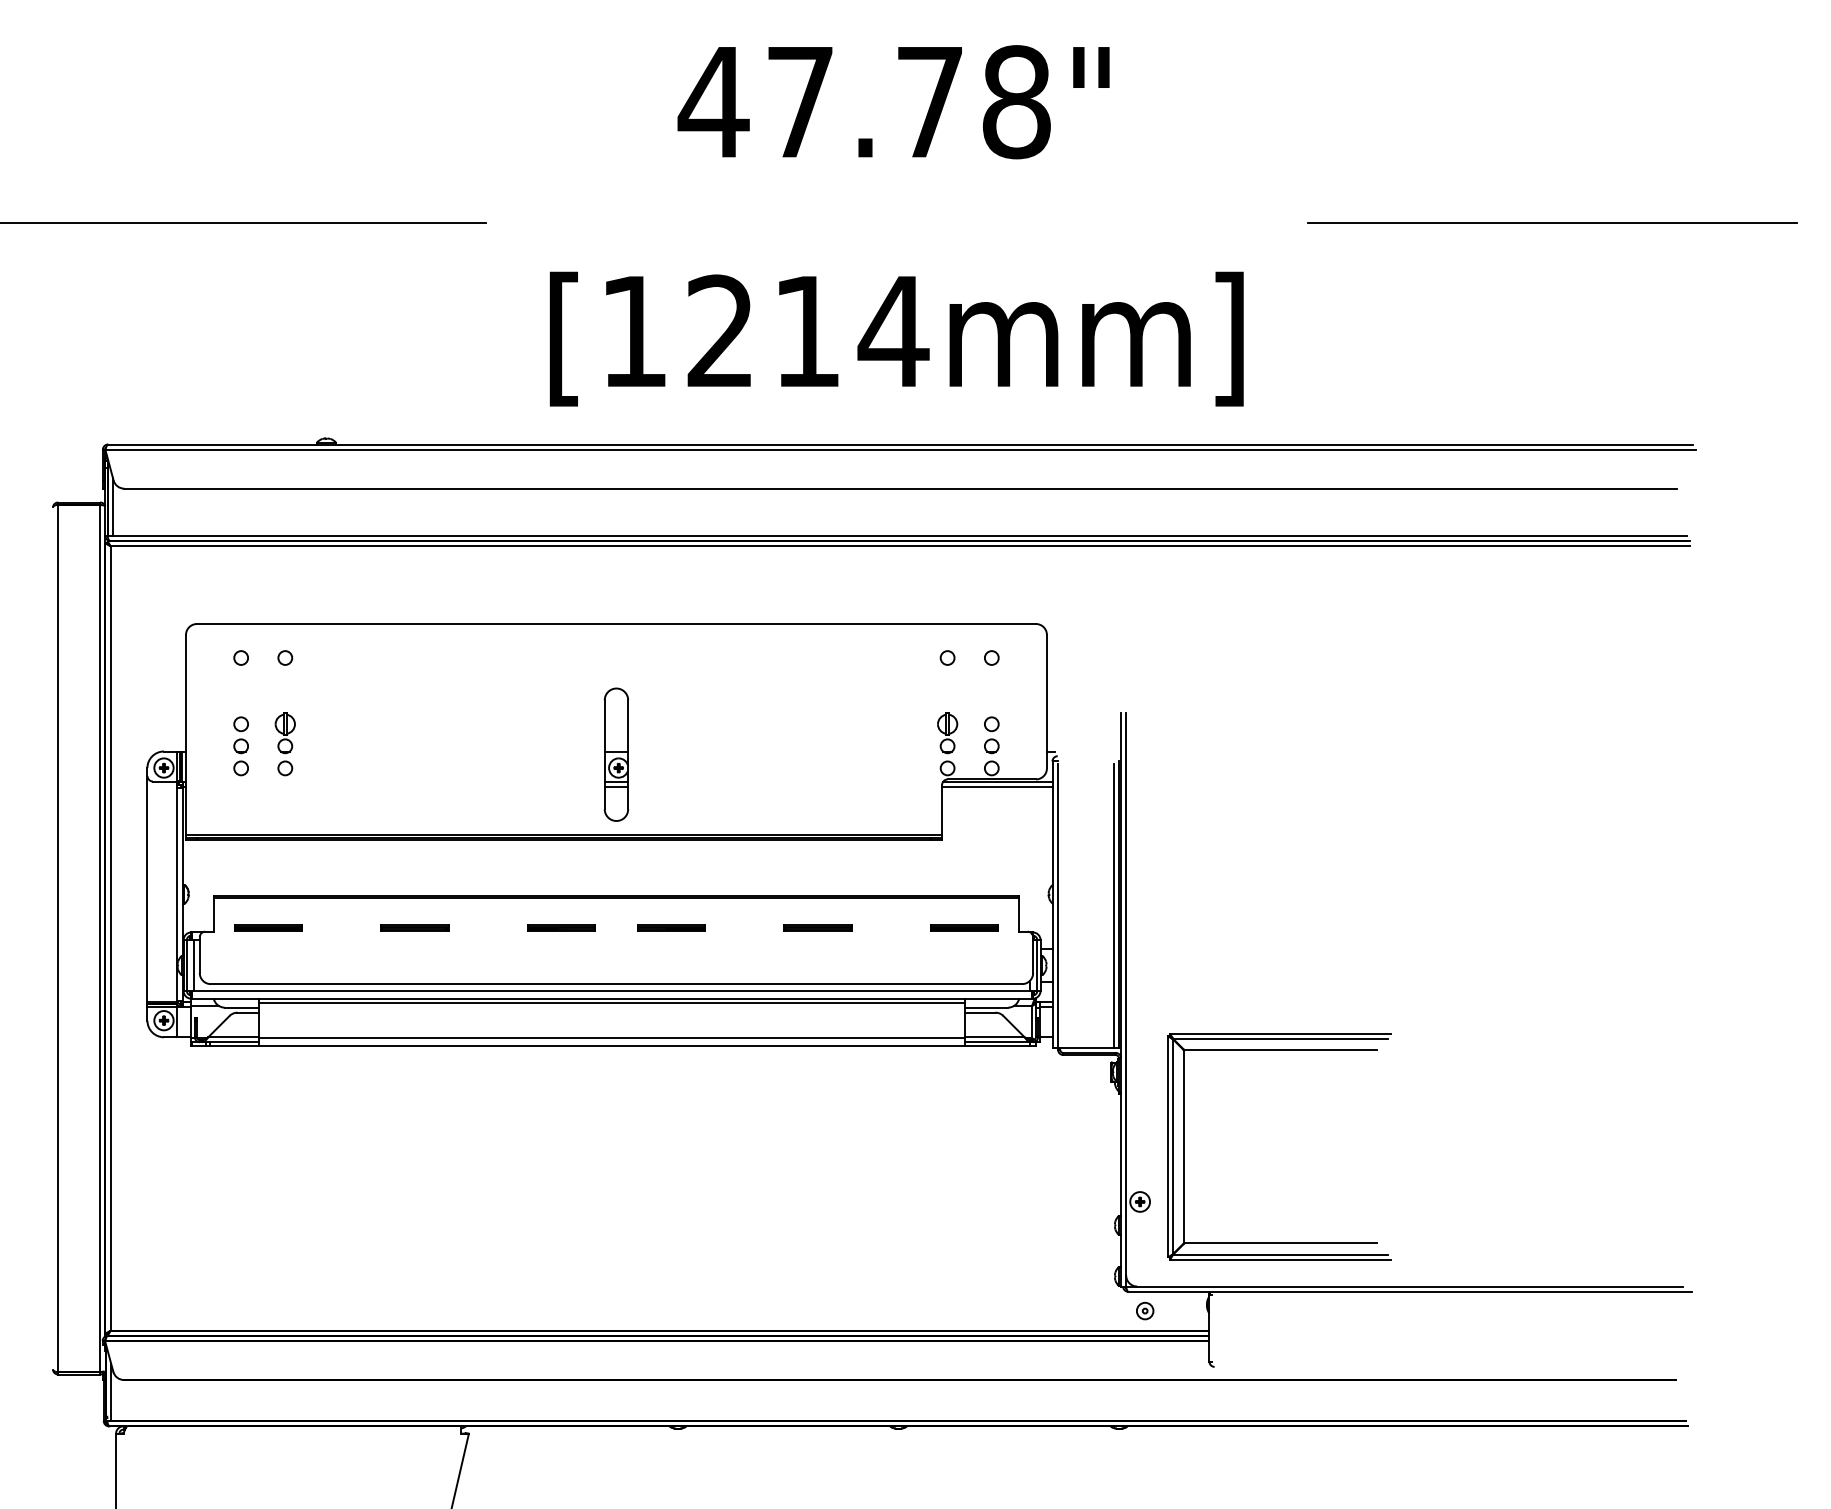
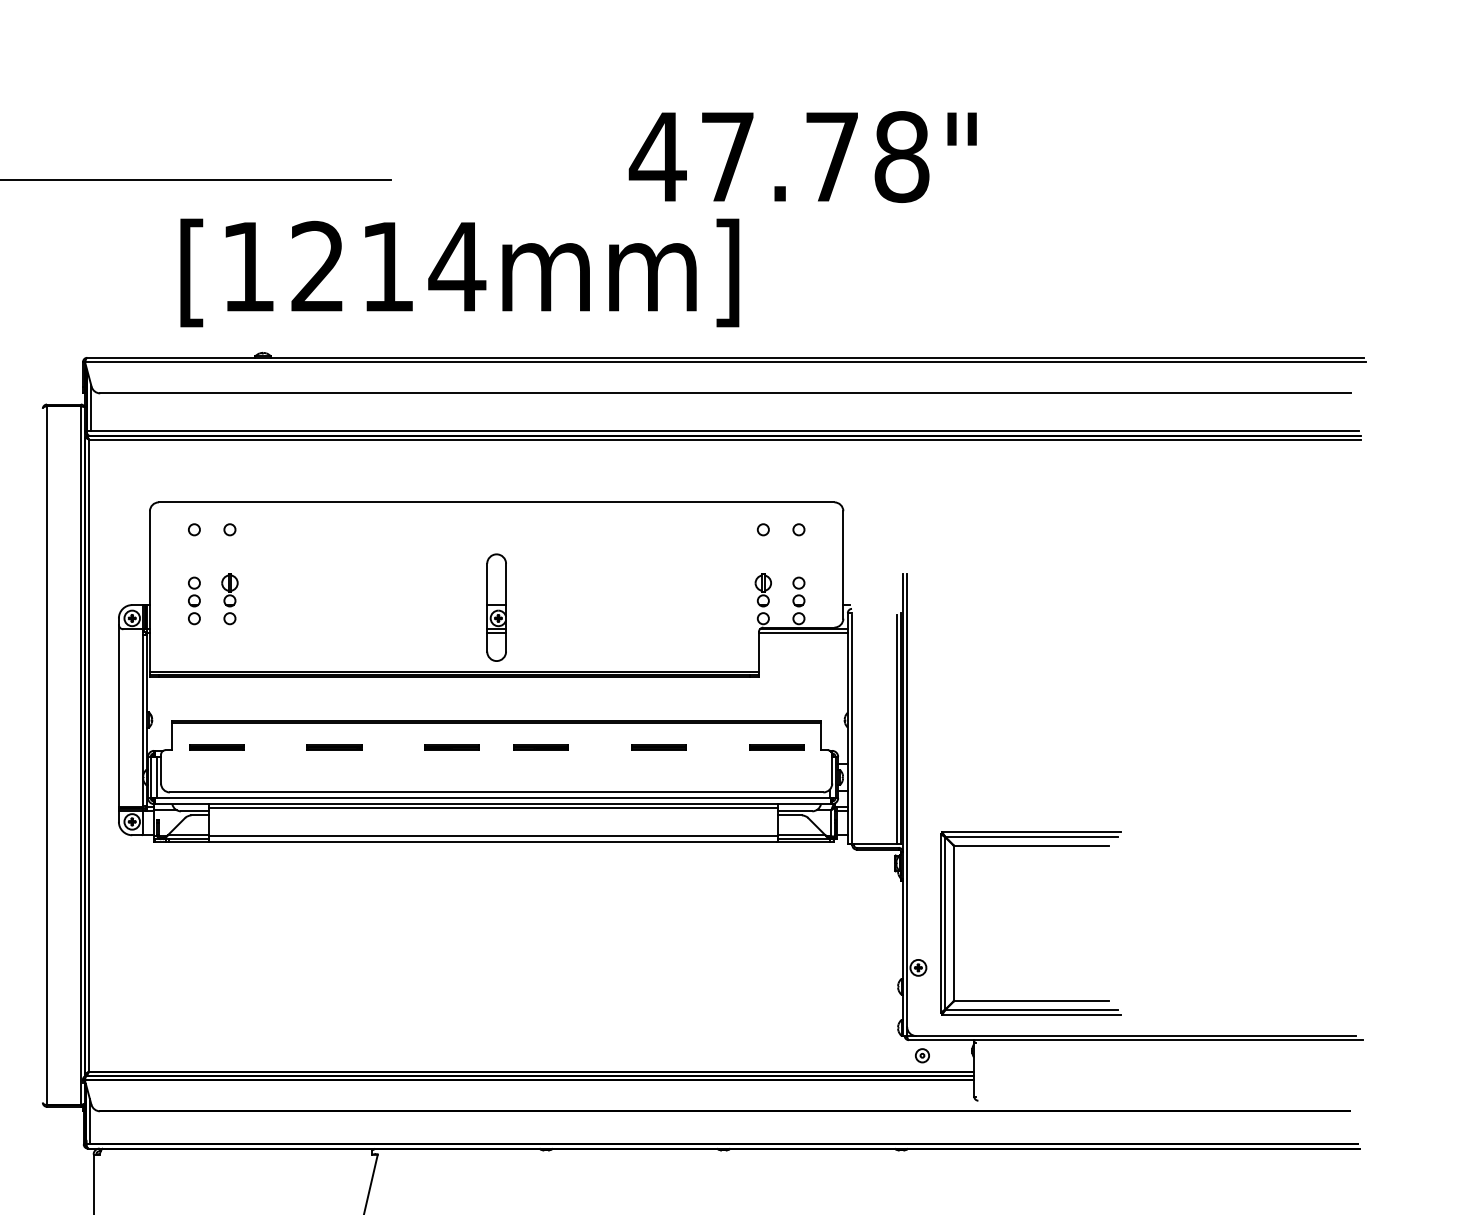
text: (893, 102) -> (802, 157), moved
line: (1552, 223) -> (1250, 179), removed
text: (896, 338) -> (459, 272), moved

